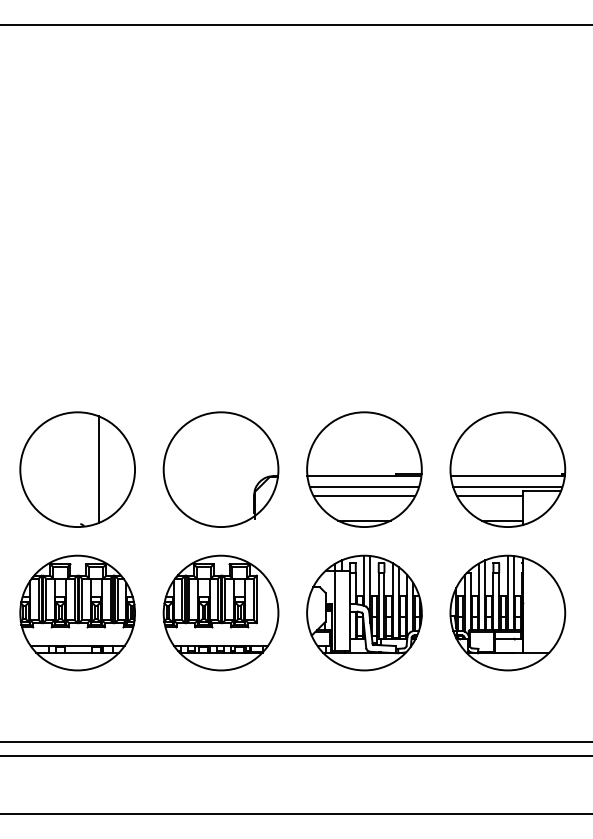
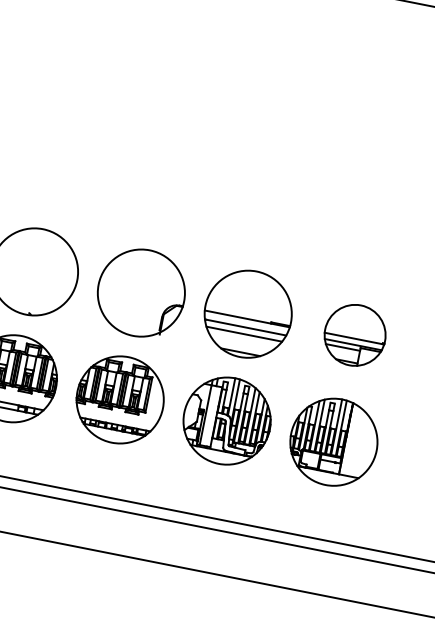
line: (99, 469) -> (50, 275), removed
part: (507, 469) -> (354, 335), size x0.7

